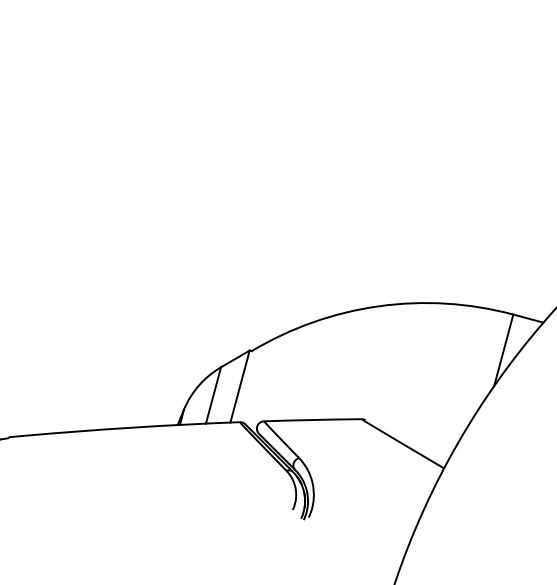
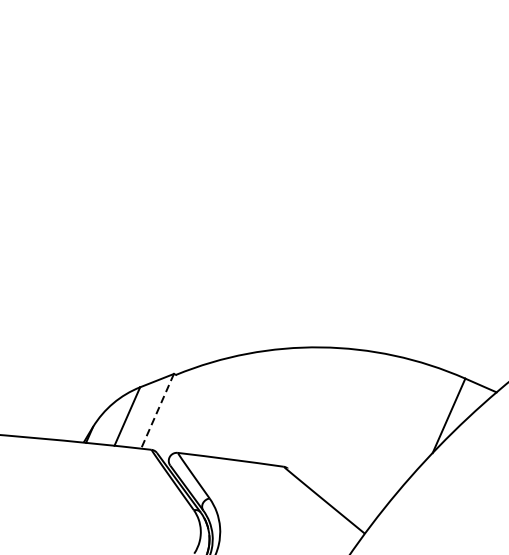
line: (239, 387) -> (156, 412), solid -> dashed

